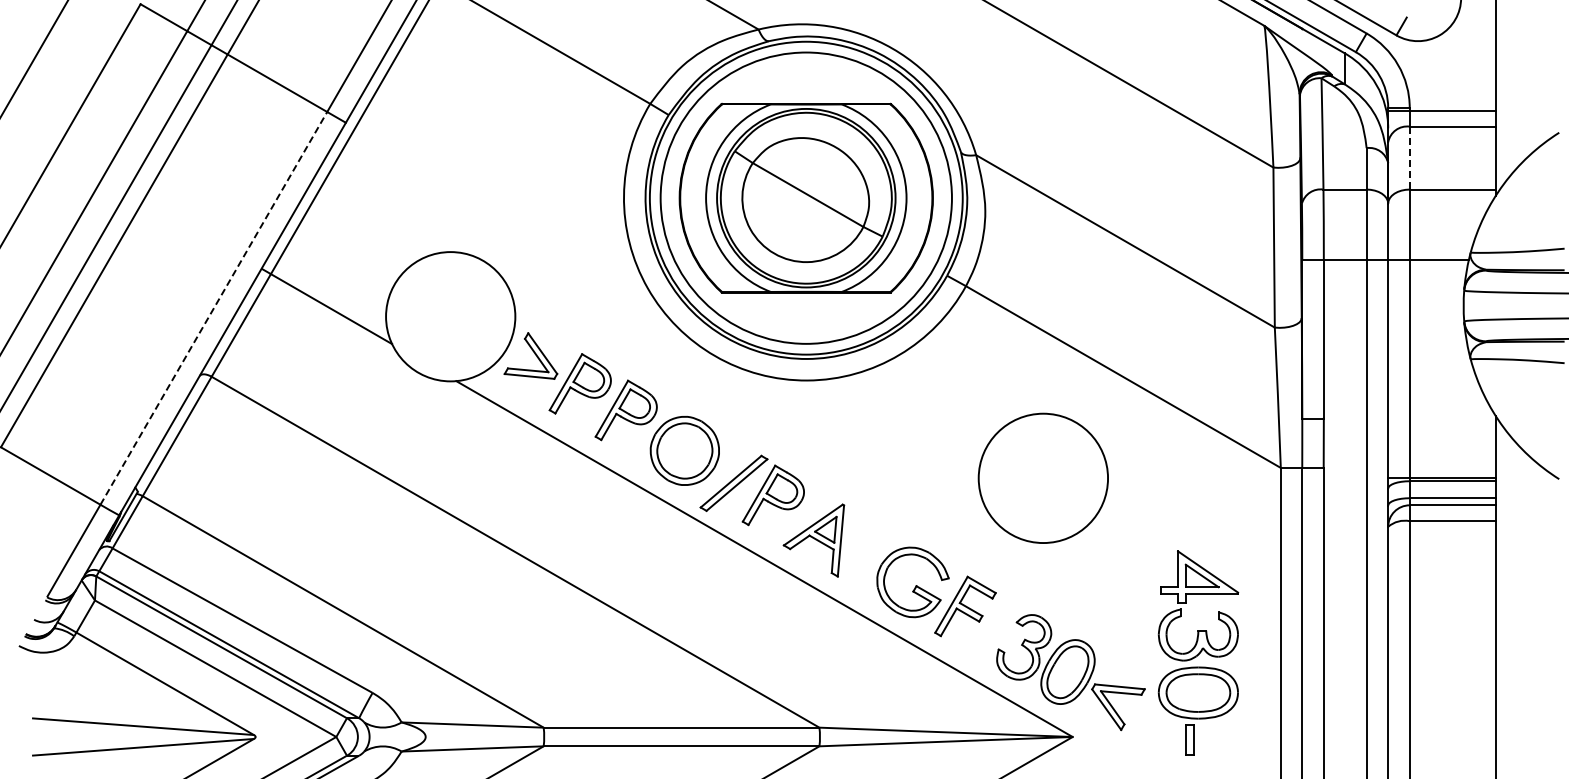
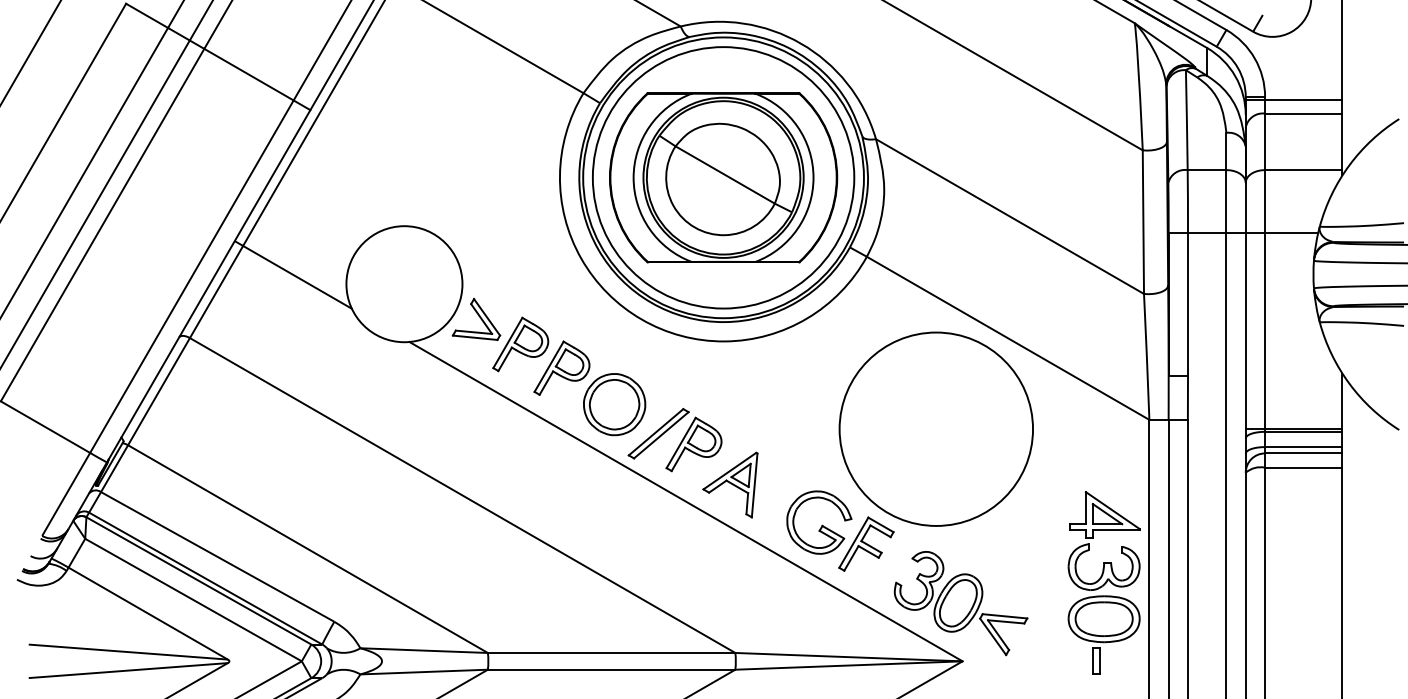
line: (1409, 158) -> (1264, 142), dashed -> solid
line: (213, 308) -> (191, 276), dashed -> solid
circle: (1043, 478) -> (936, 429), size x1.67
part: (1198, 652) -> (1104, 582), moved

